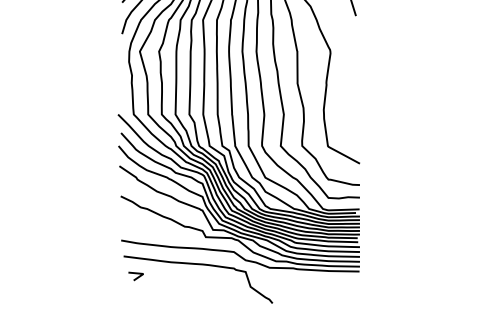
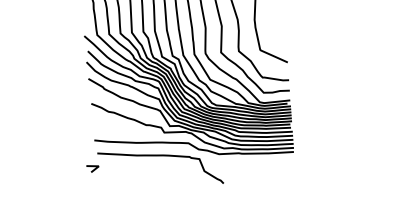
line: (136, 277) -> (93, 169), moved

